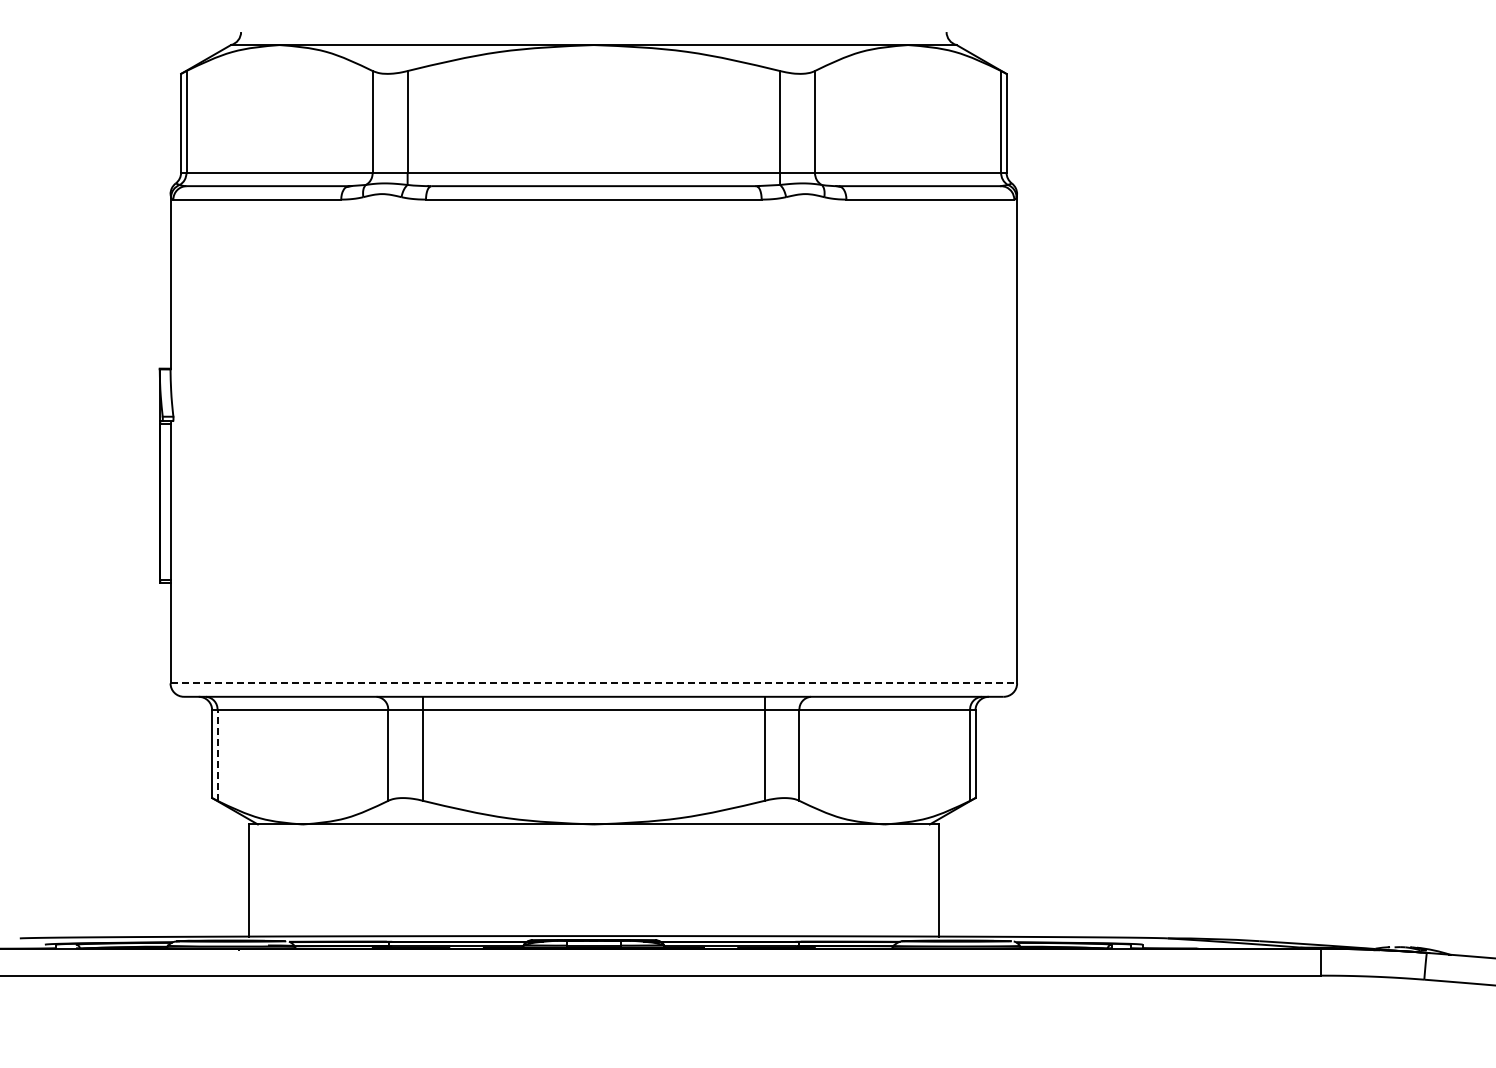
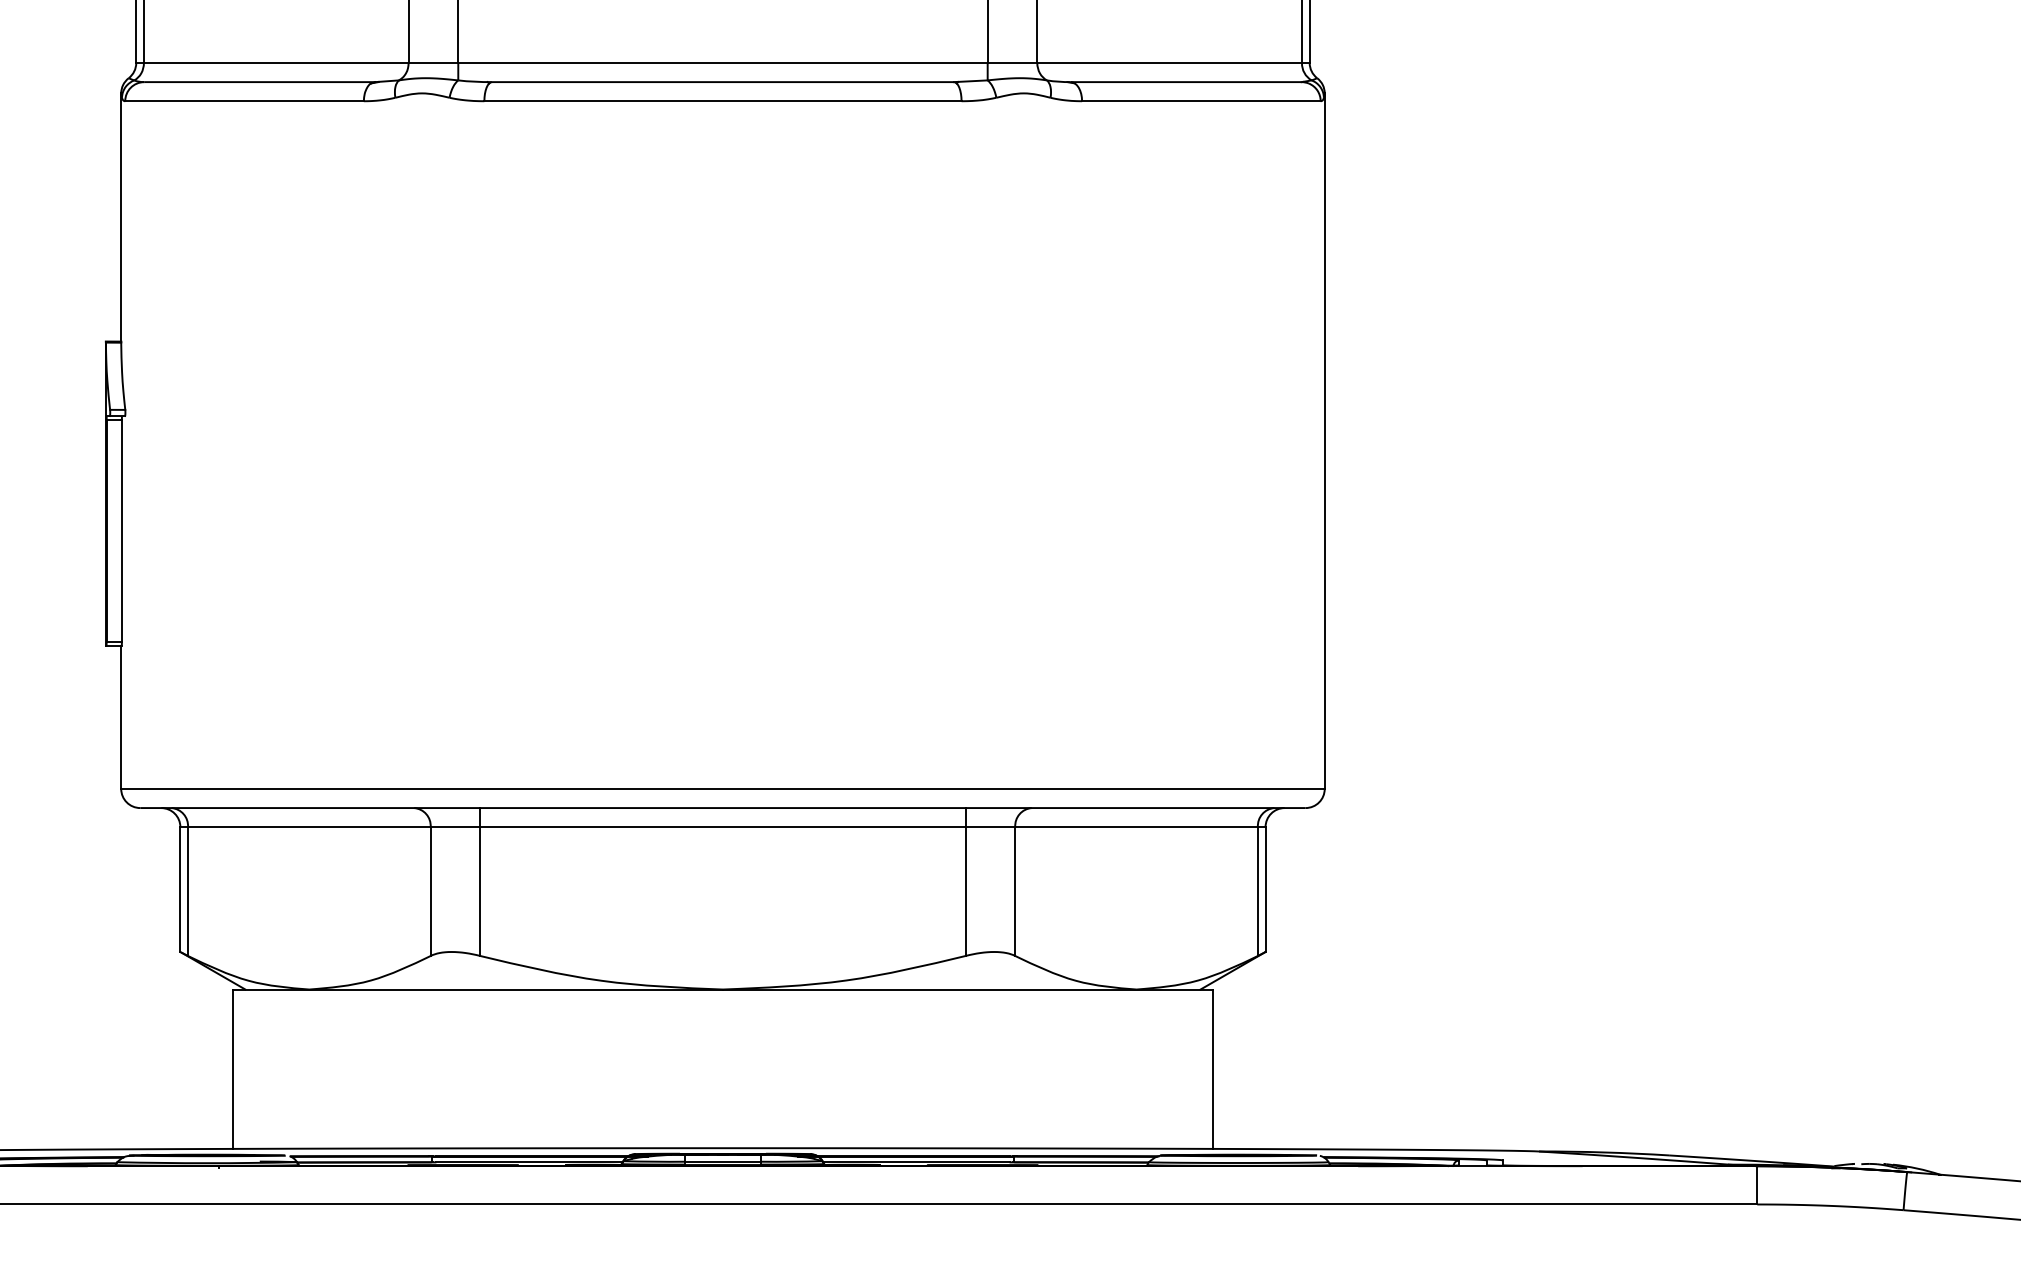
line: (594, 683) -> (723, 789), dashed -> solid
line: (217, 755) -> (187, 891), dashed -> solid

